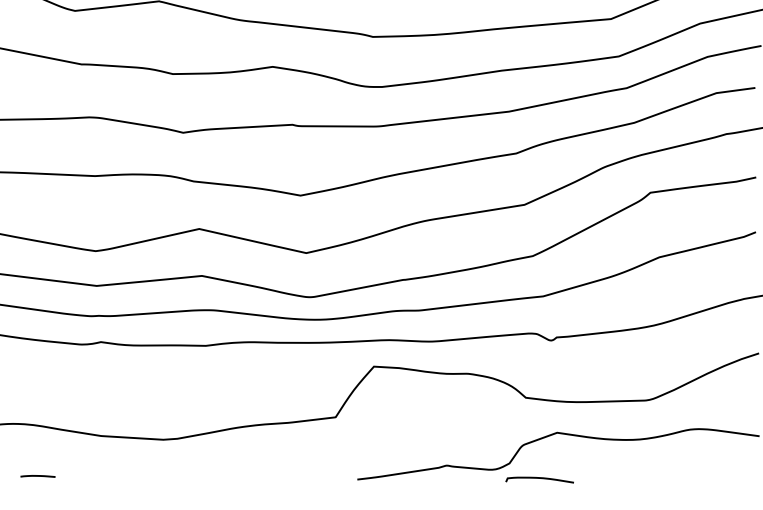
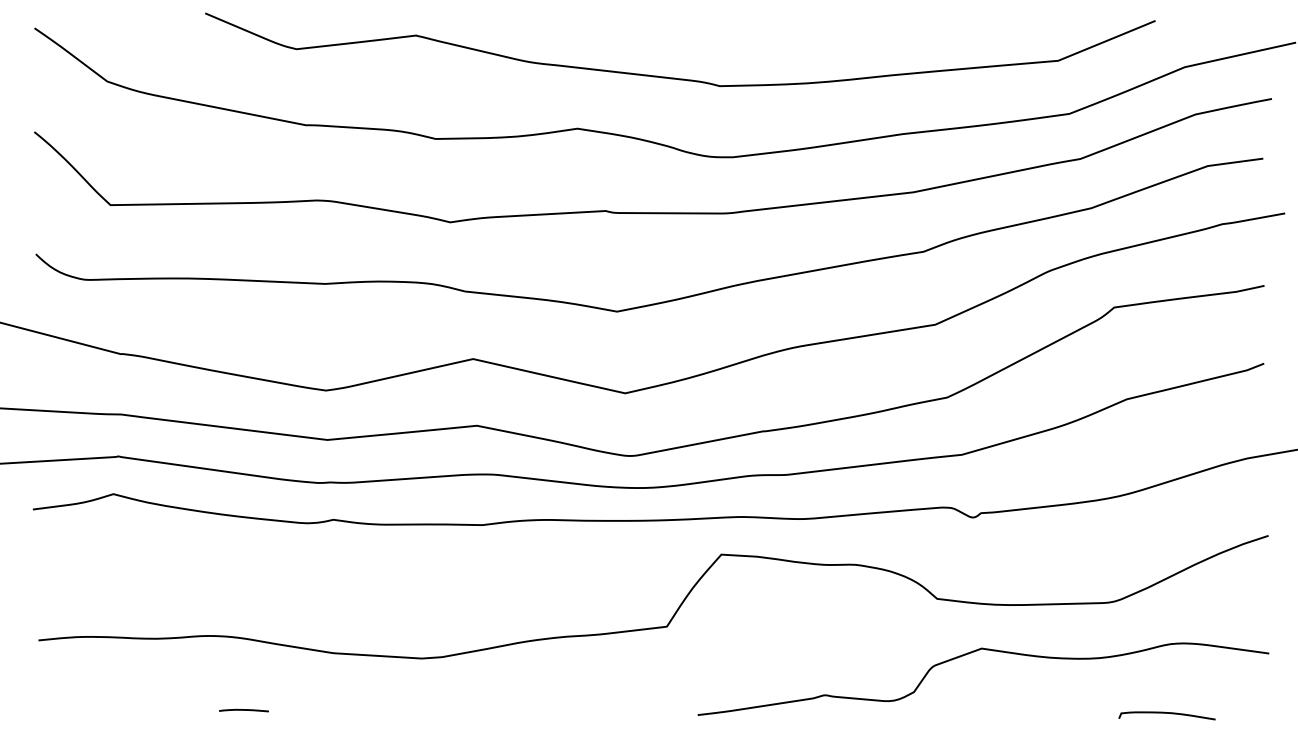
curve: (539, 478) -> (1166, 713), moved

